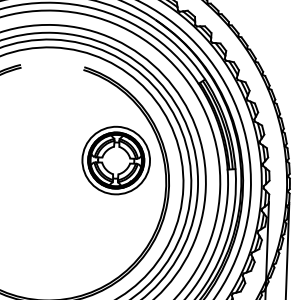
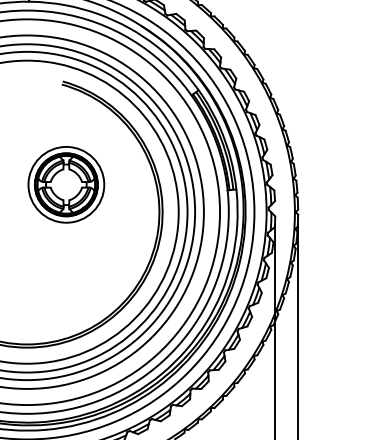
part: (116, 160) -> (66, 184), moved

